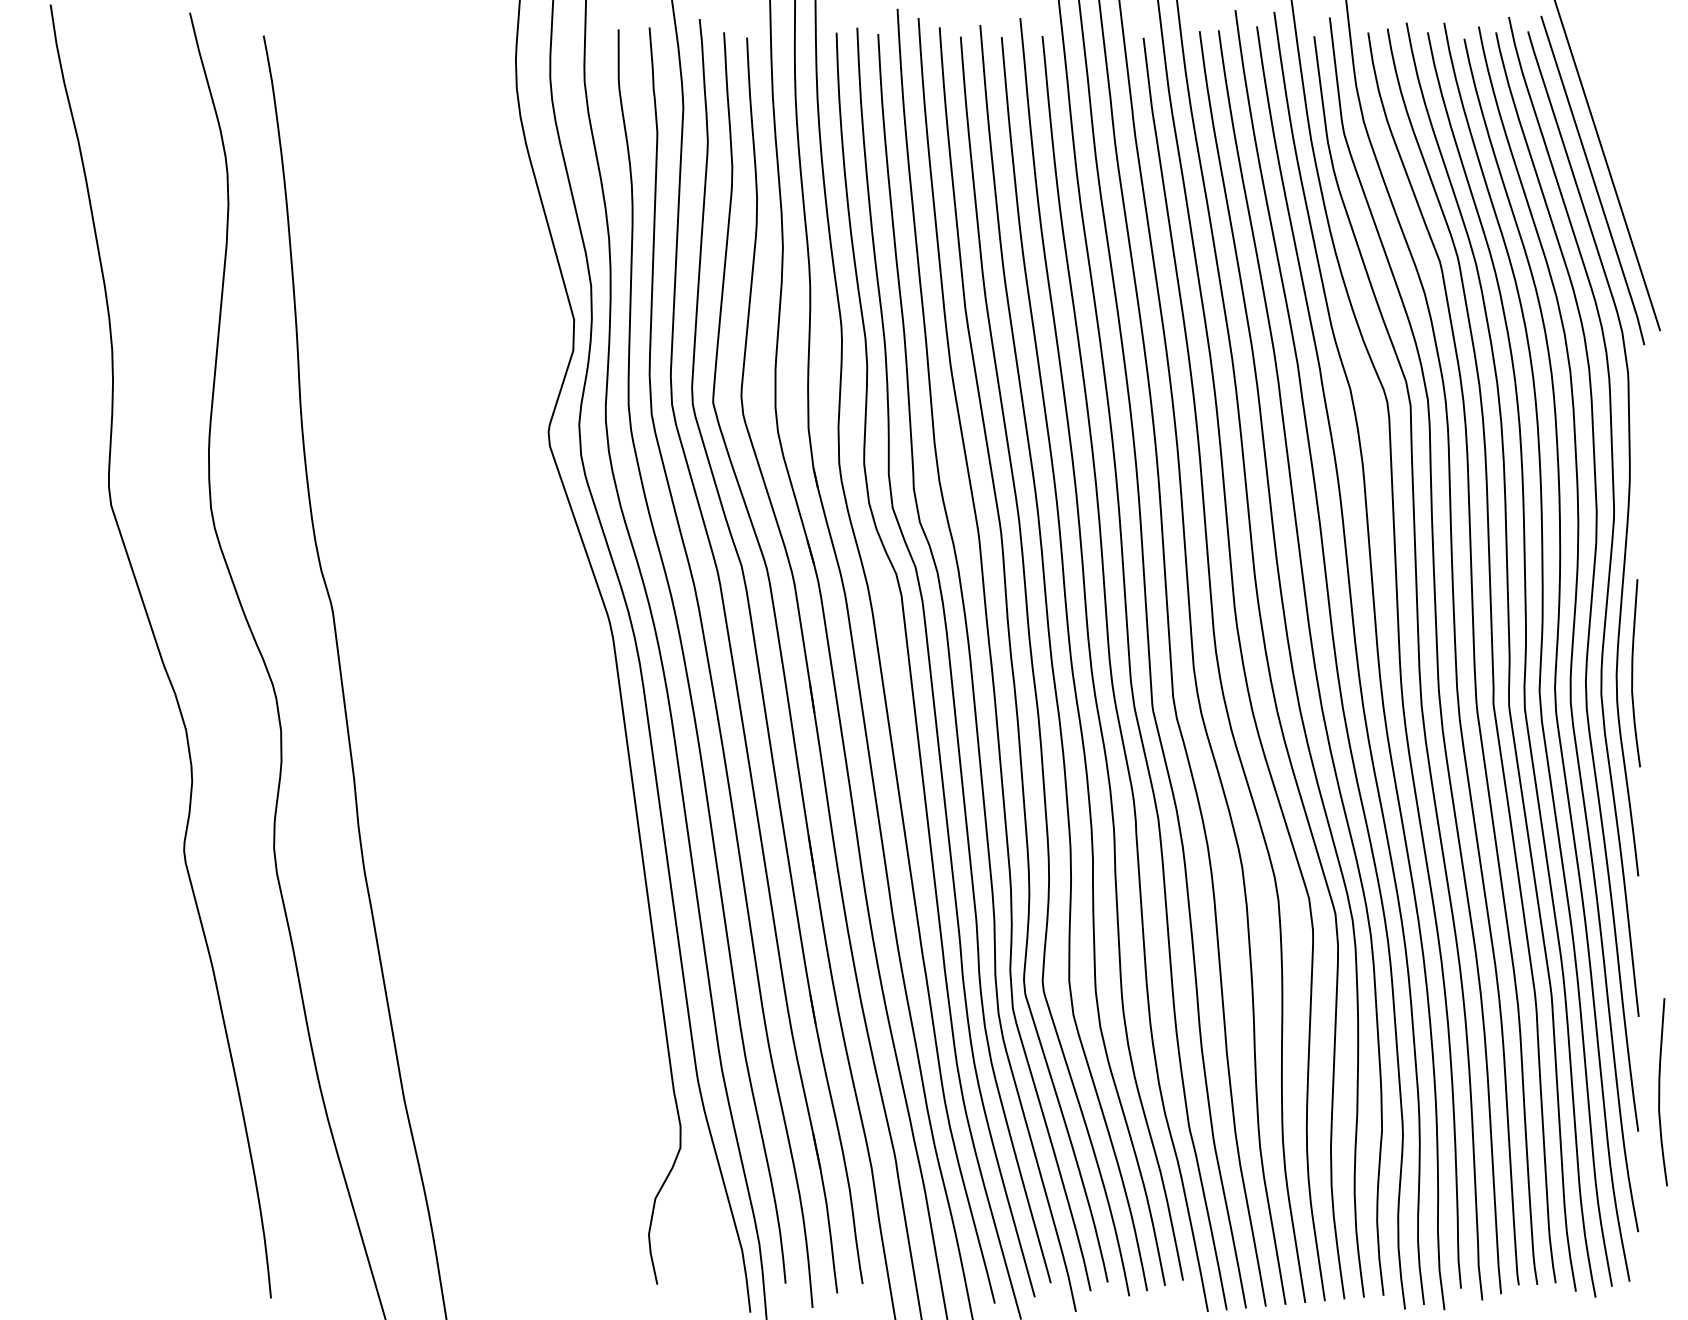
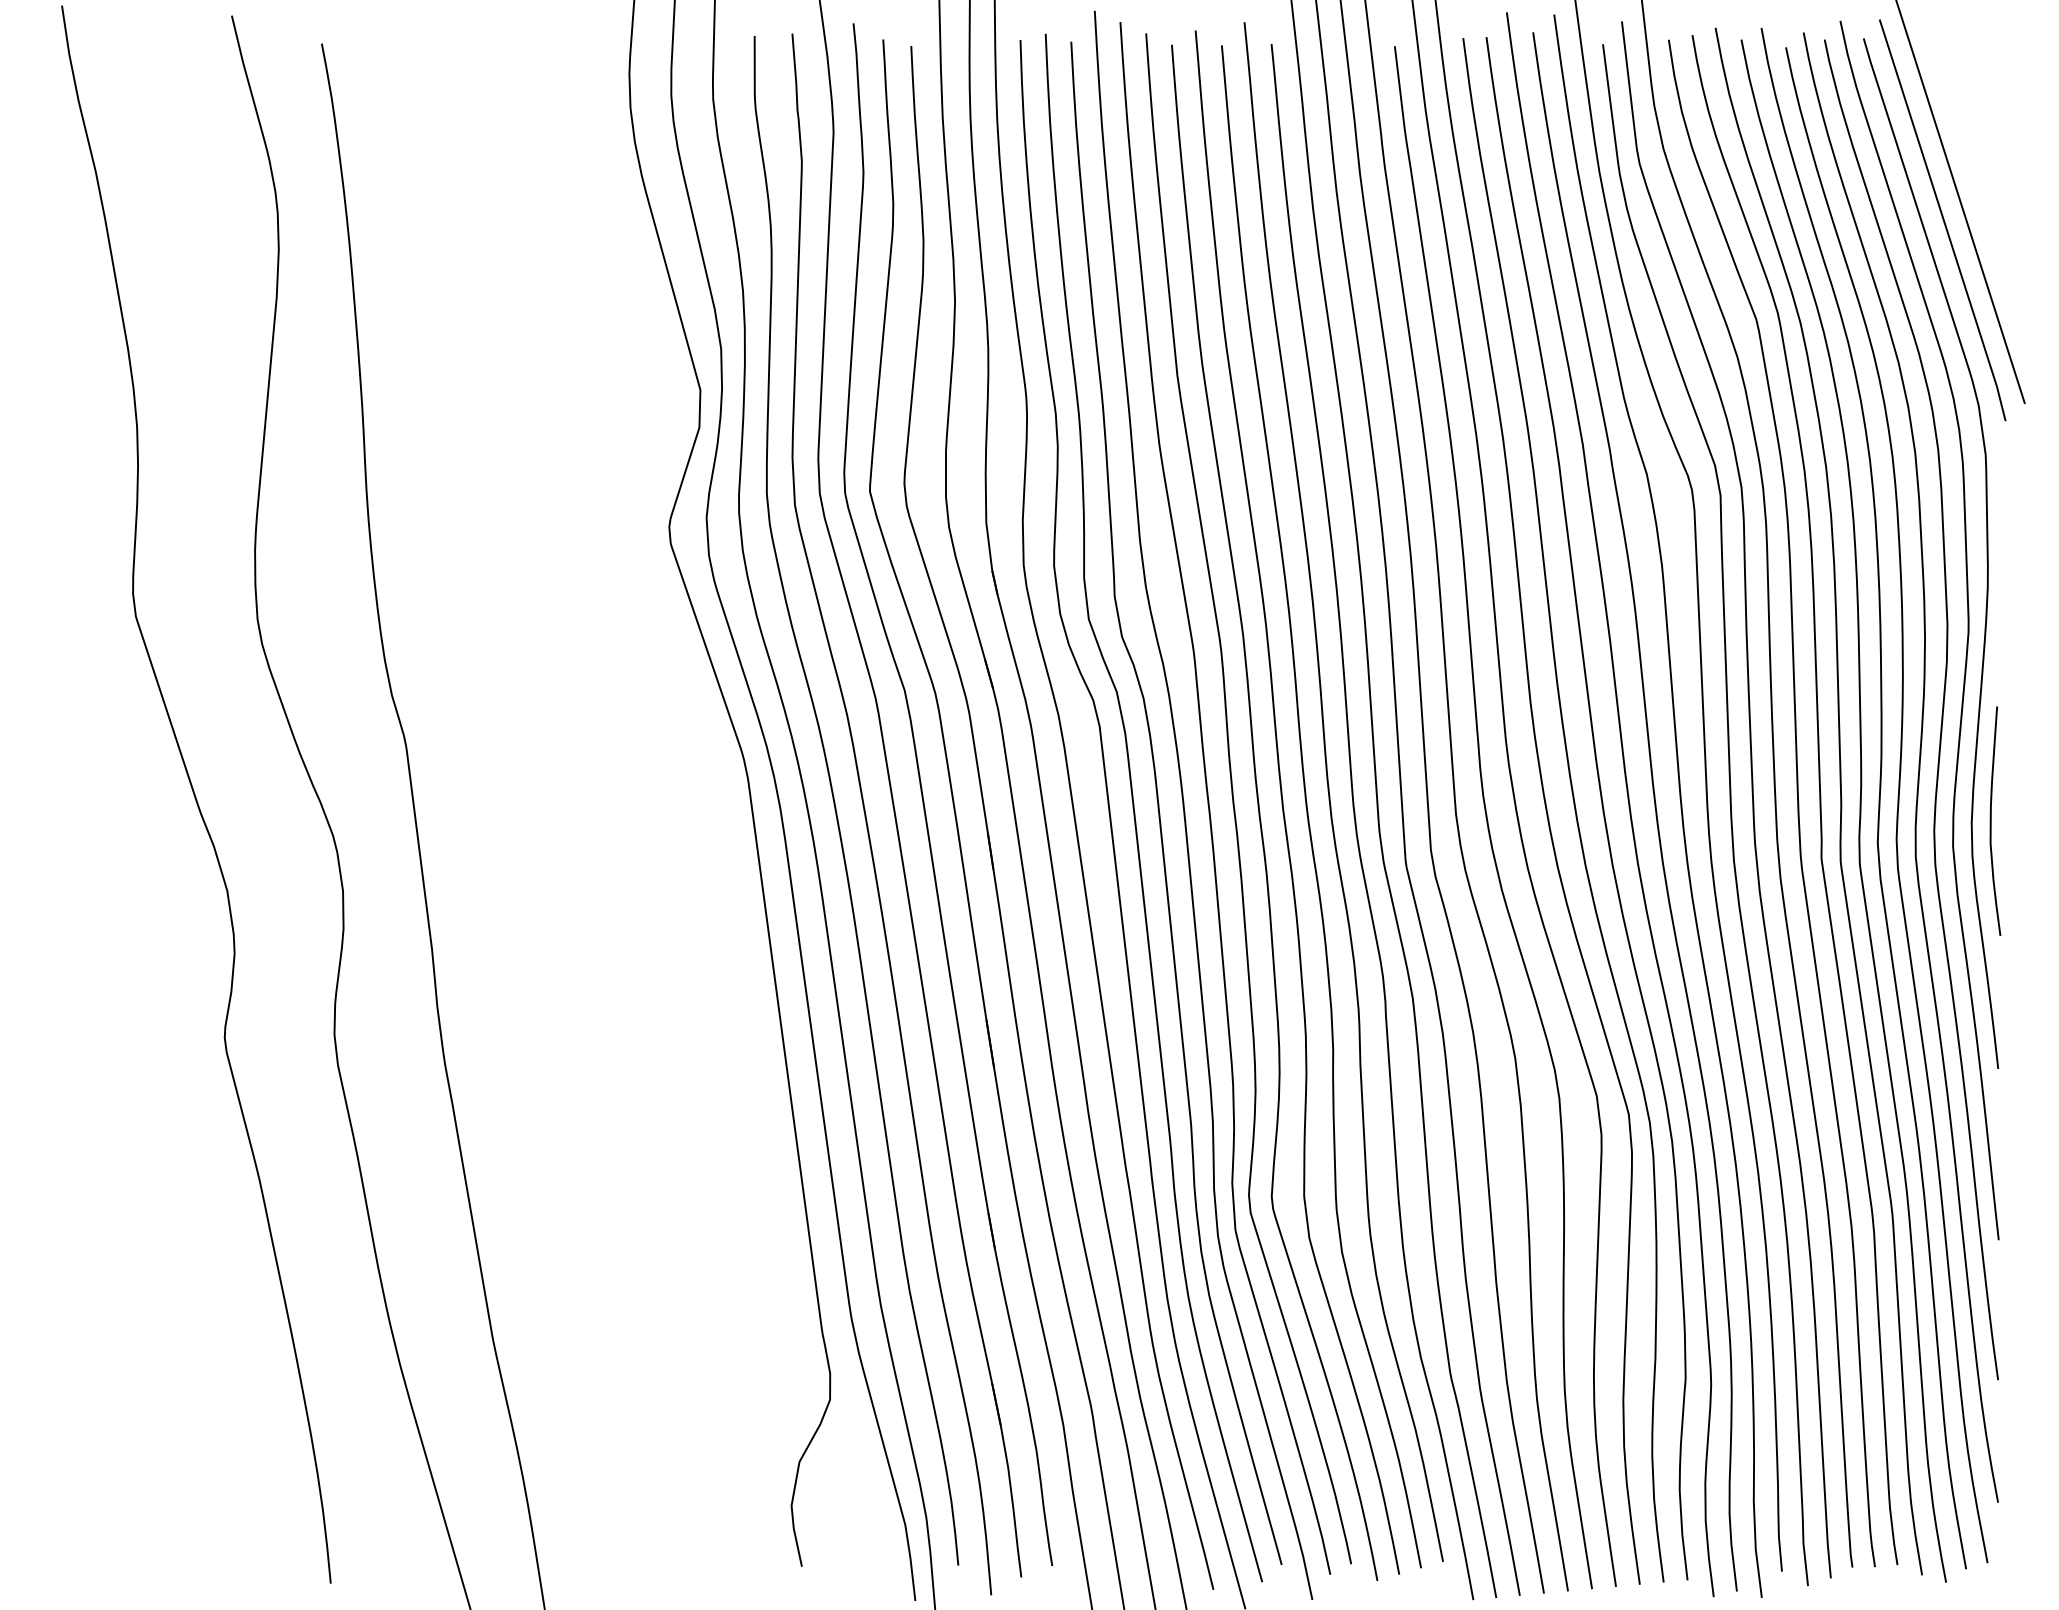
curve: (1660, 1092) -> (2025, 1332), removed

